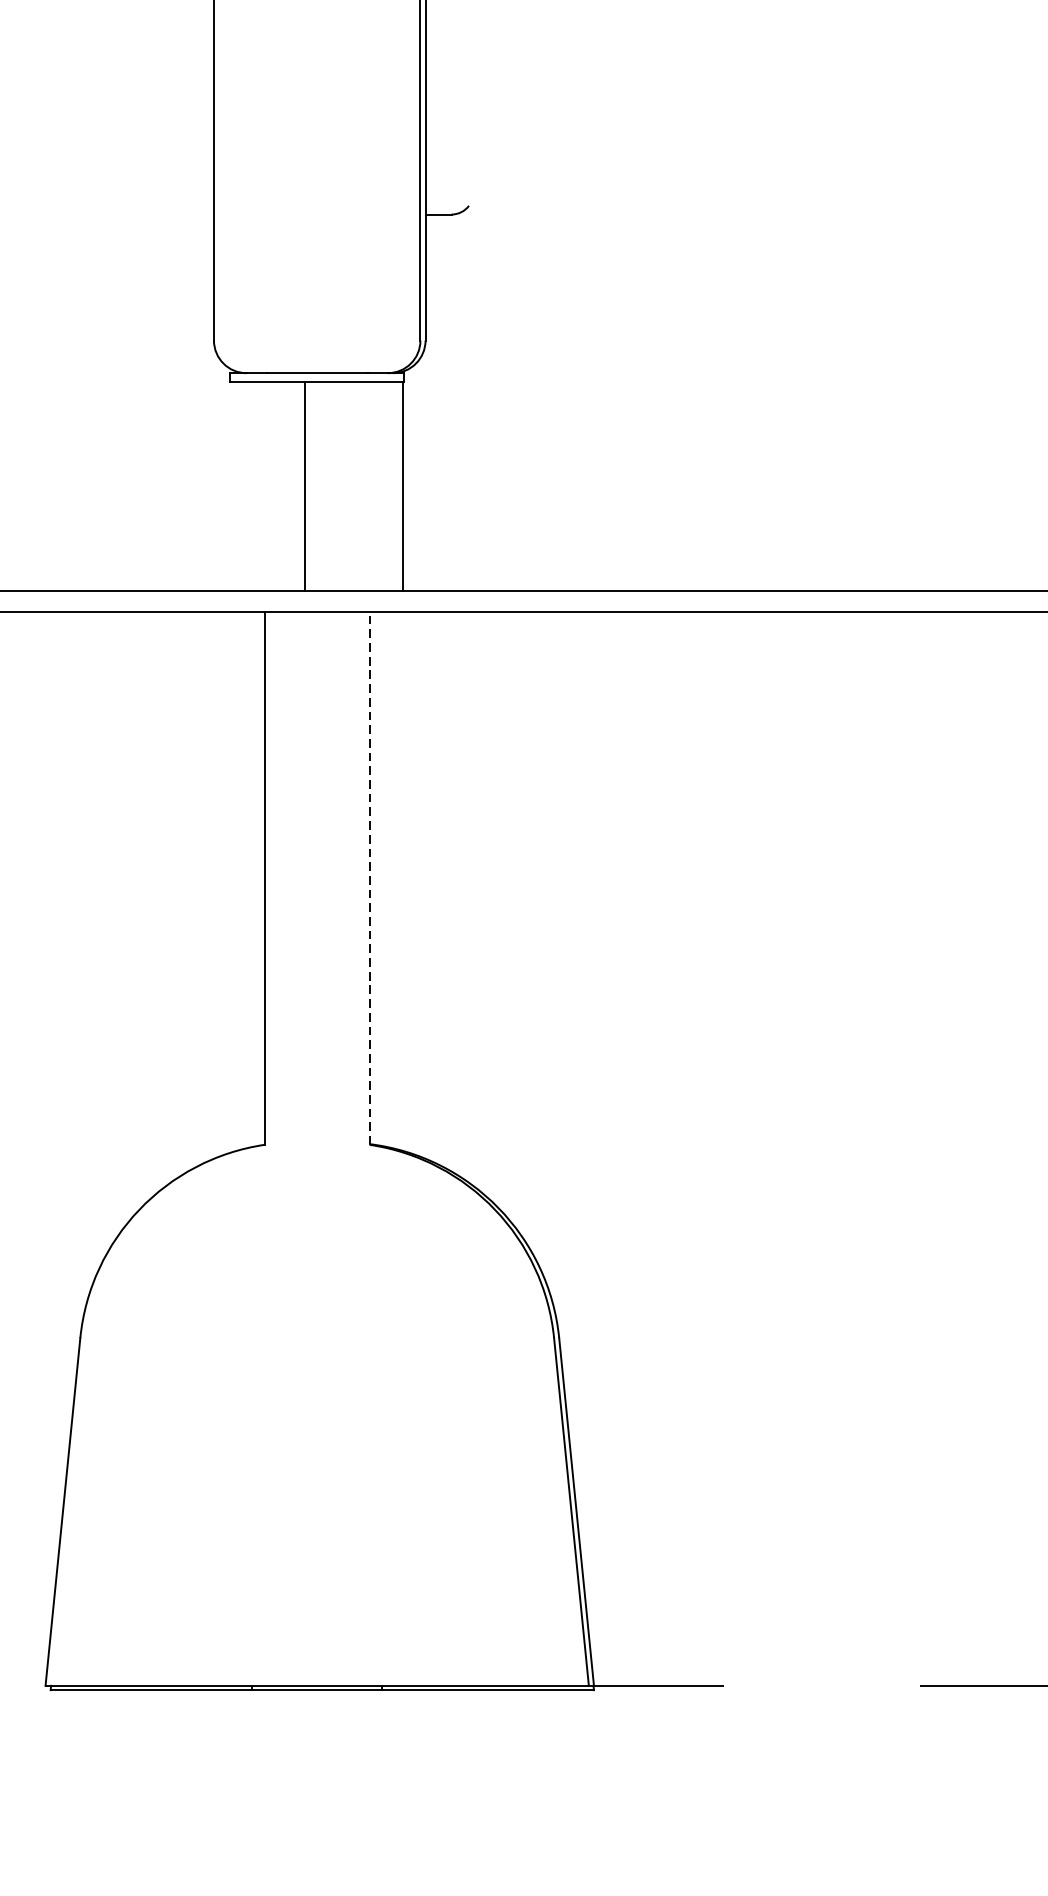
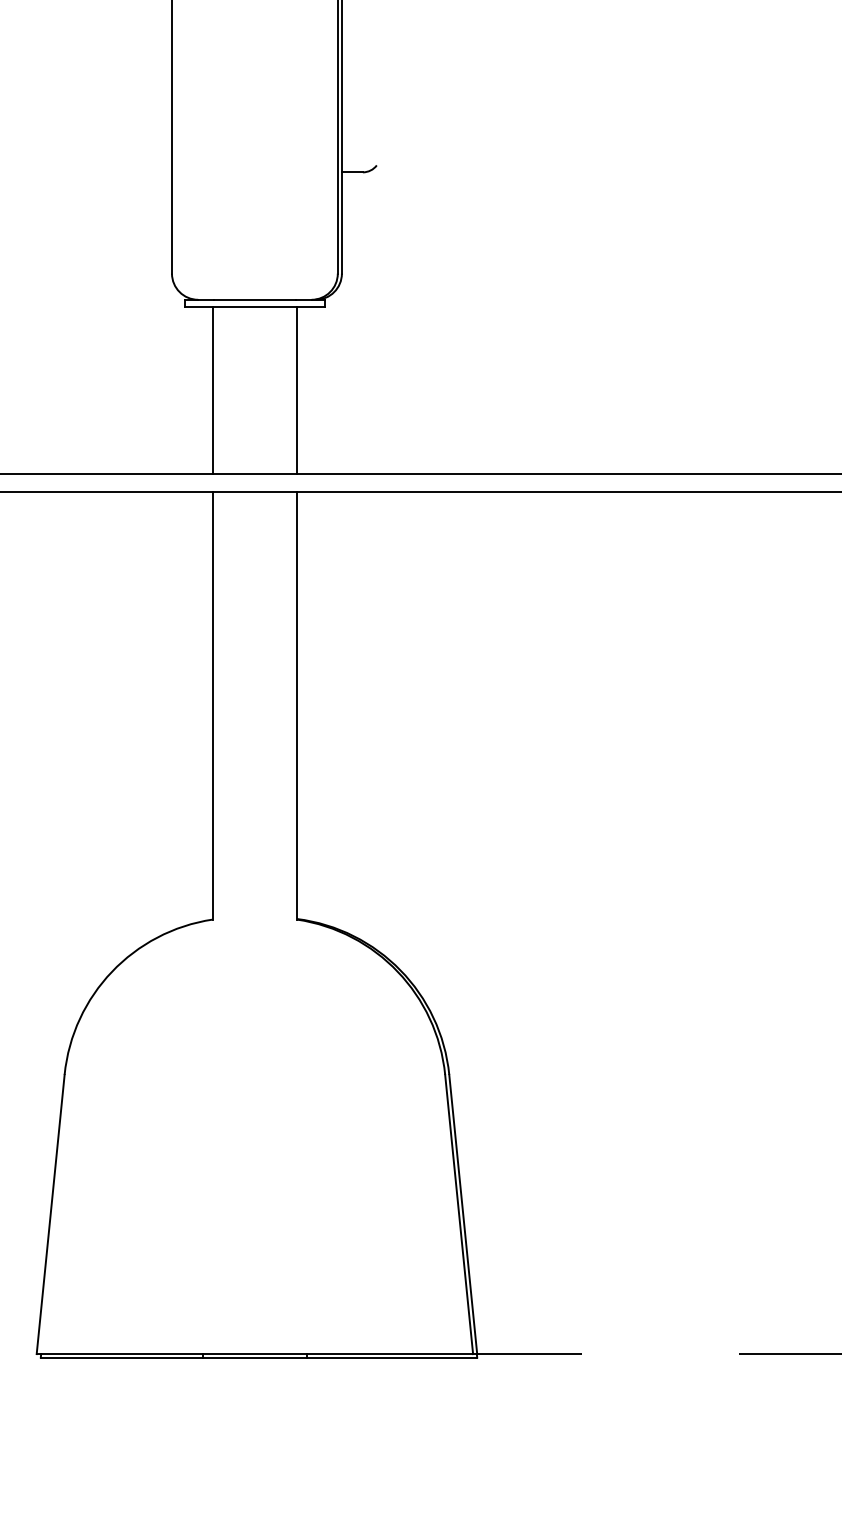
line: (304, 486) -> (212, 390), moved
line: (403, 486) -> (297, 390), moved
line: (370, 878) -> (297, 705), dashed -> solid

